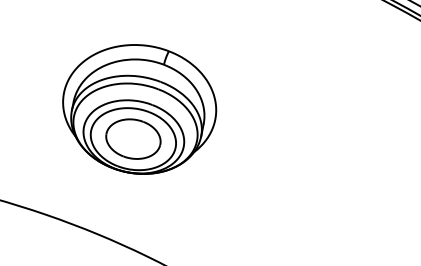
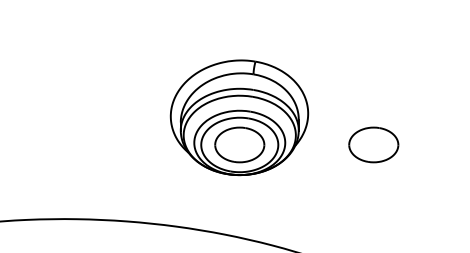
part: (280, 167) -> (373, 144), added

